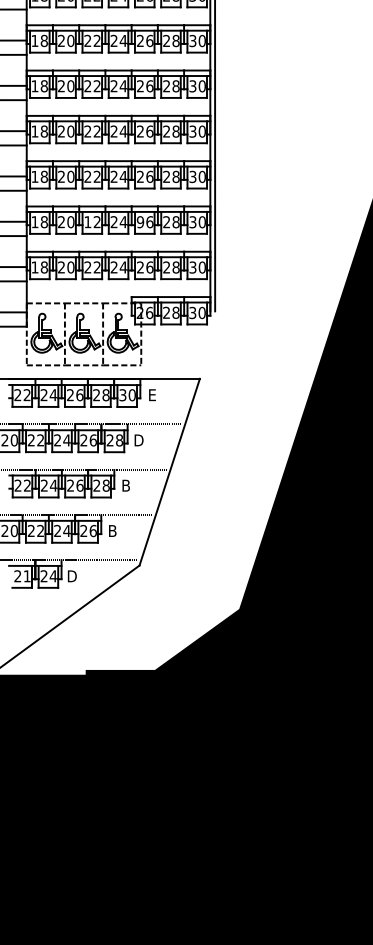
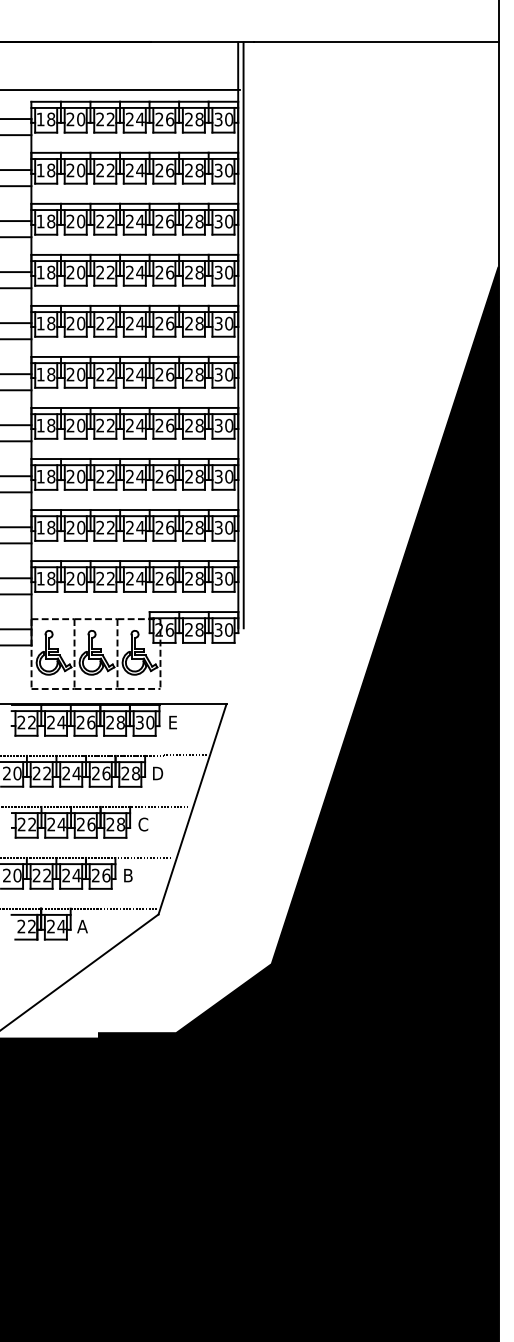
text: (88, 221) -> (100, 527), 12 -> 22
text: (140, 221) -> (159, 527), 96 -> 26
text: (126, 485) -> (143, 824), B -> C
text: (26, 576) -> (31, 926), 21 -> 22
text: (72, 576) -> (82, 926), D -> A

